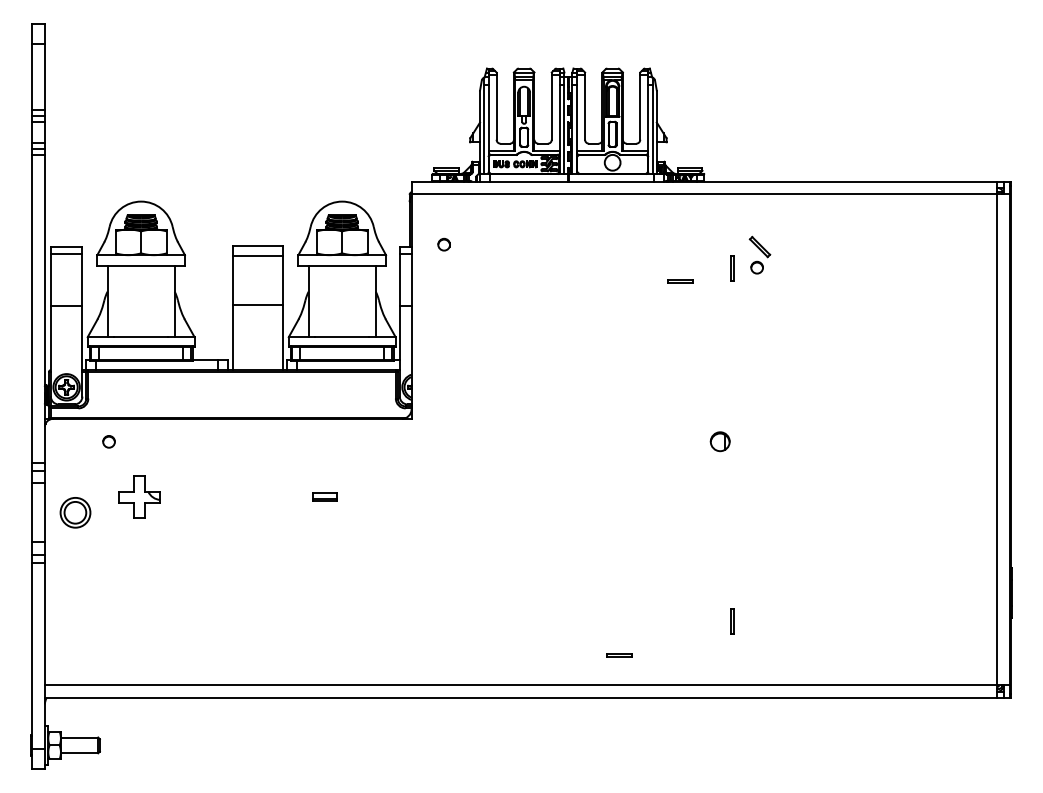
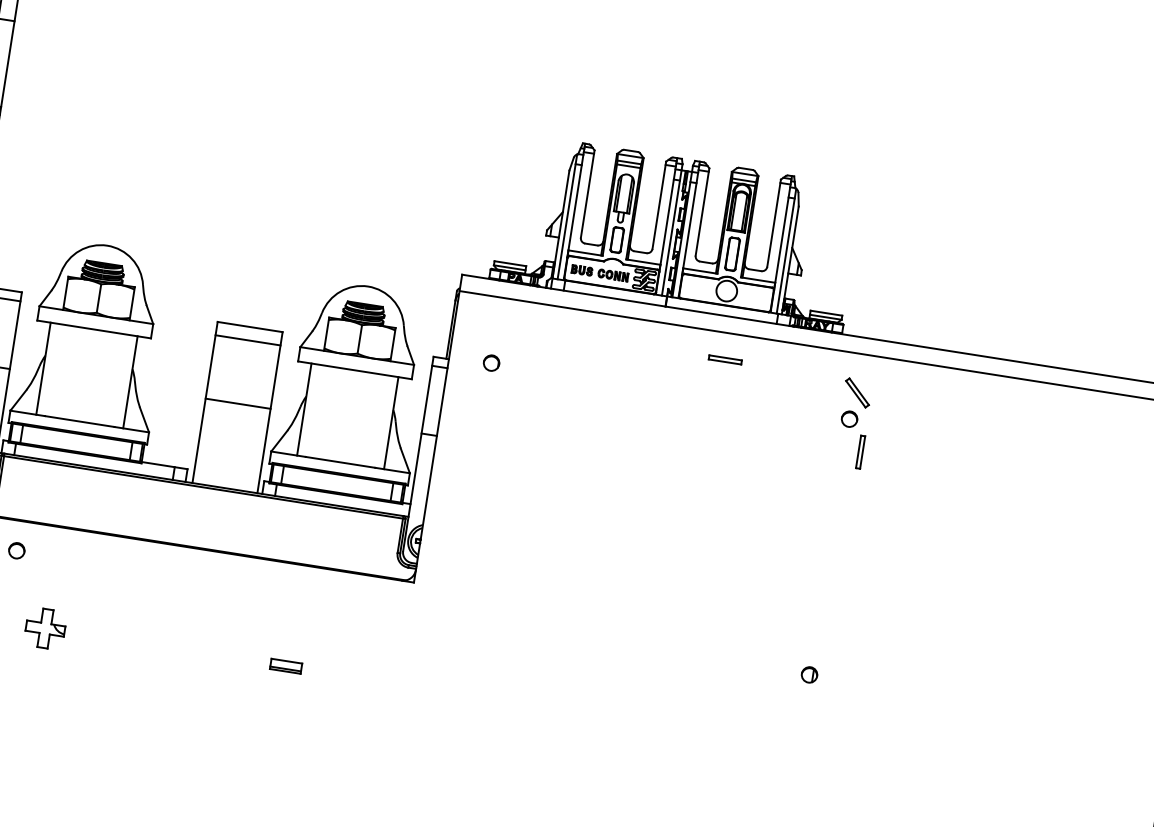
part: (759, 254) -> (855, 402), moved
line: (680, 280) -> (725, 358), moved
part: (719, 441) -> (808, 674), size x0.62
part: (139, 496) -> (45, 627), size x0.71

